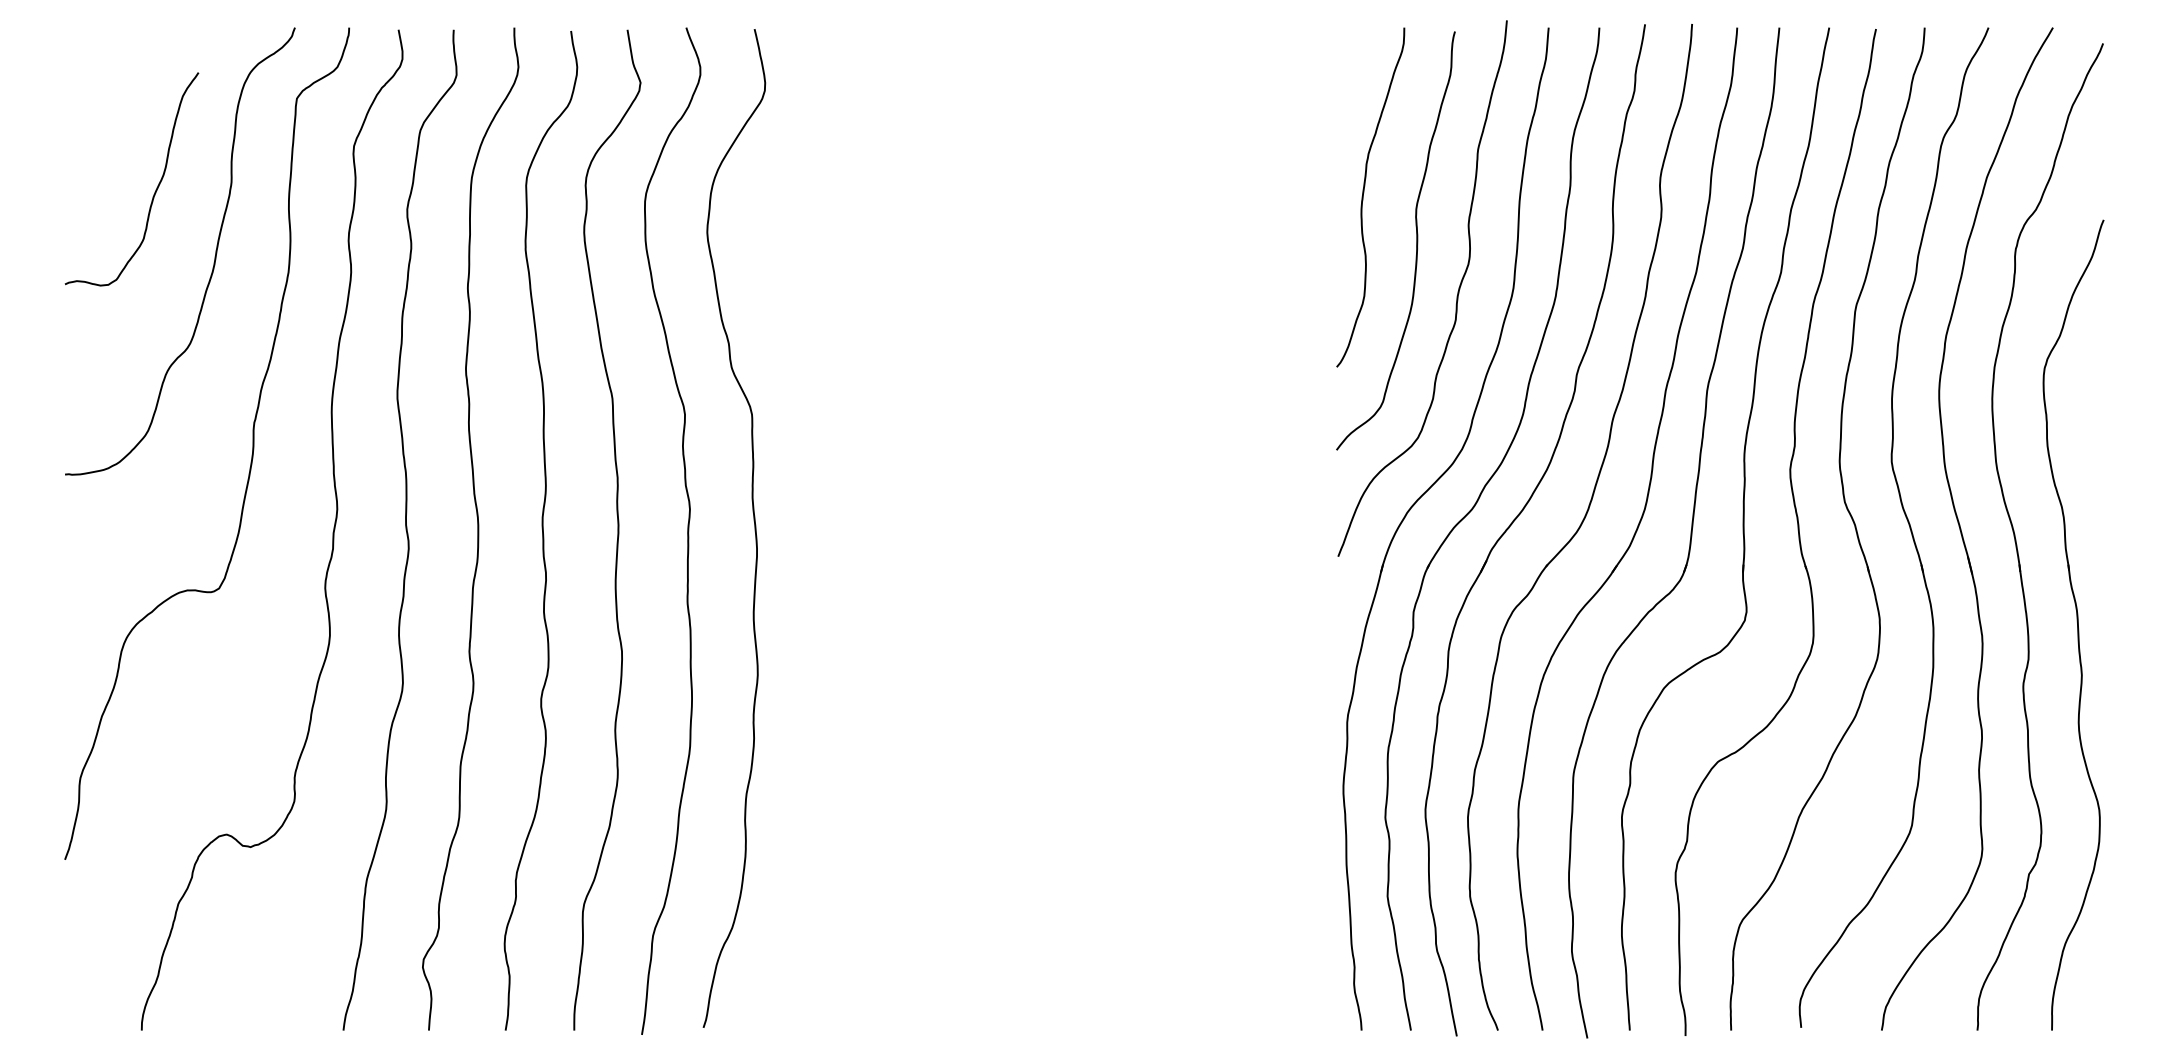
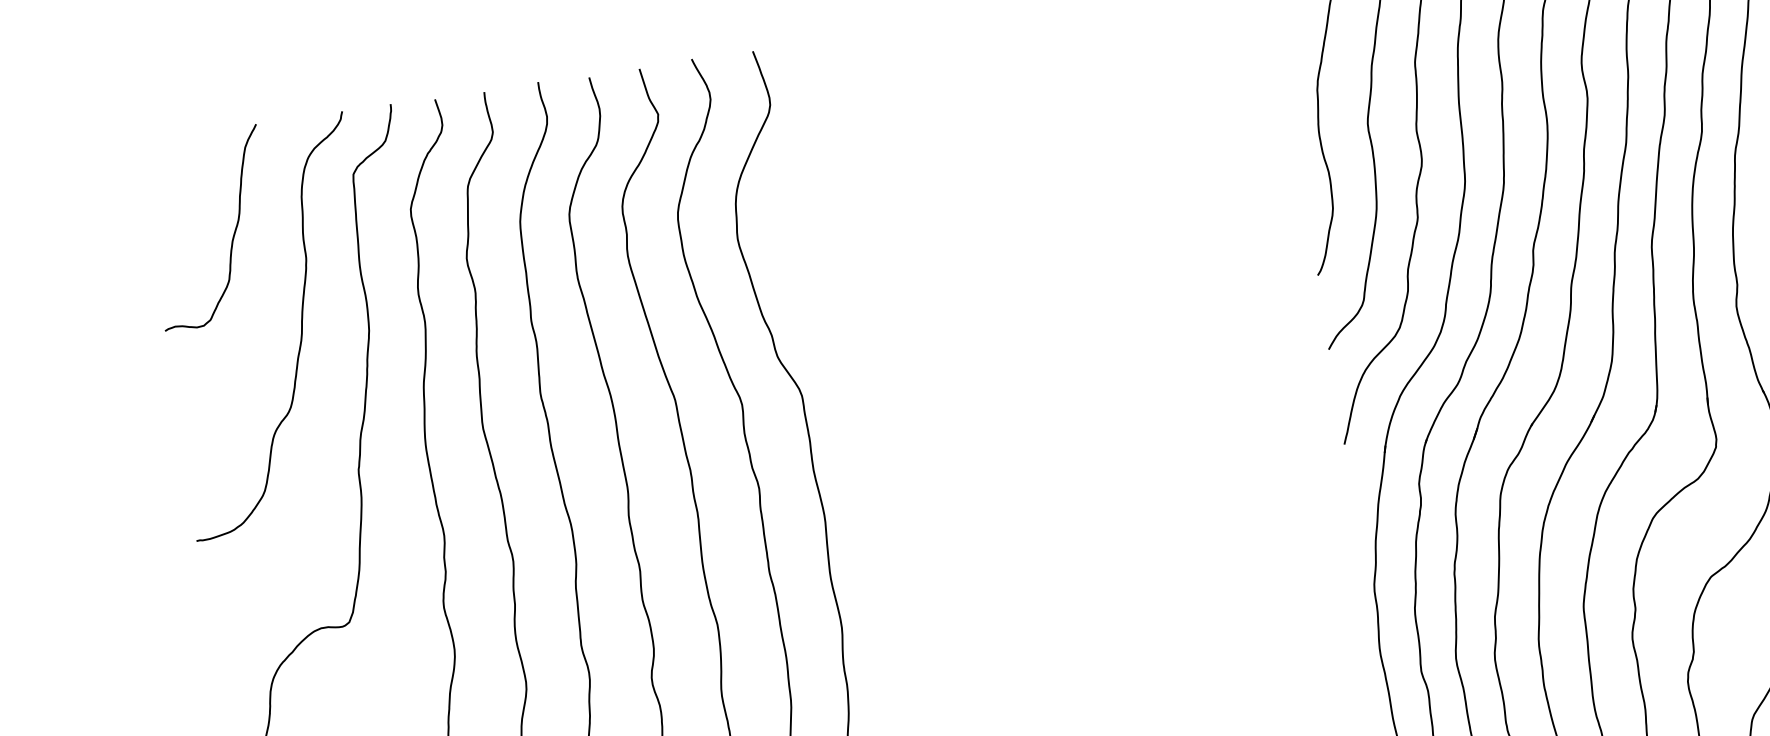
curve: (155, 189) -> (233, 234), moved

